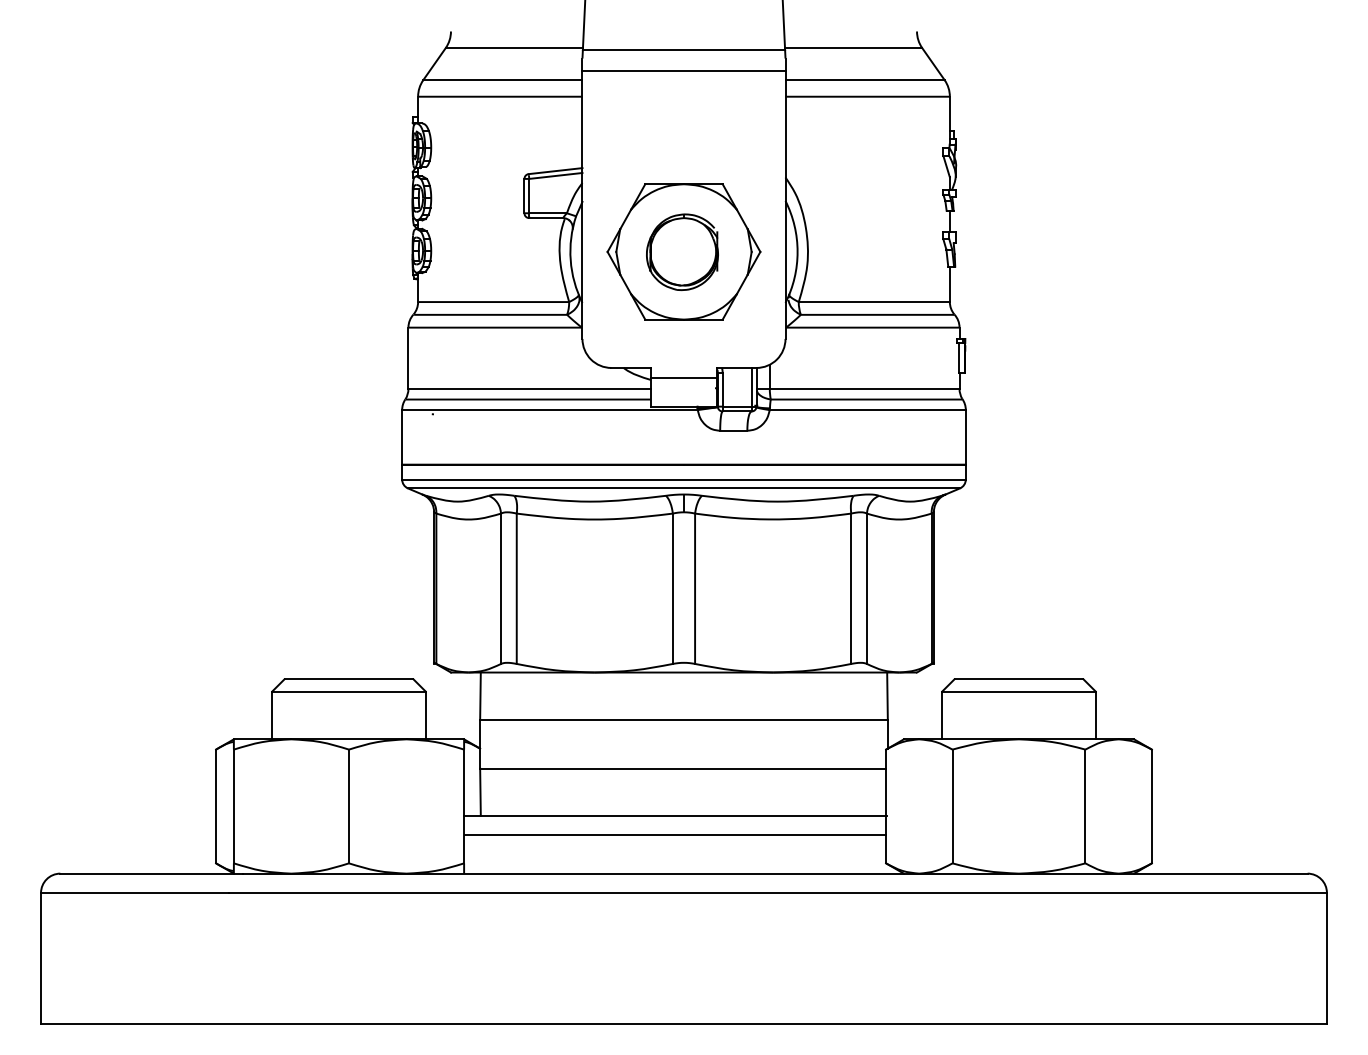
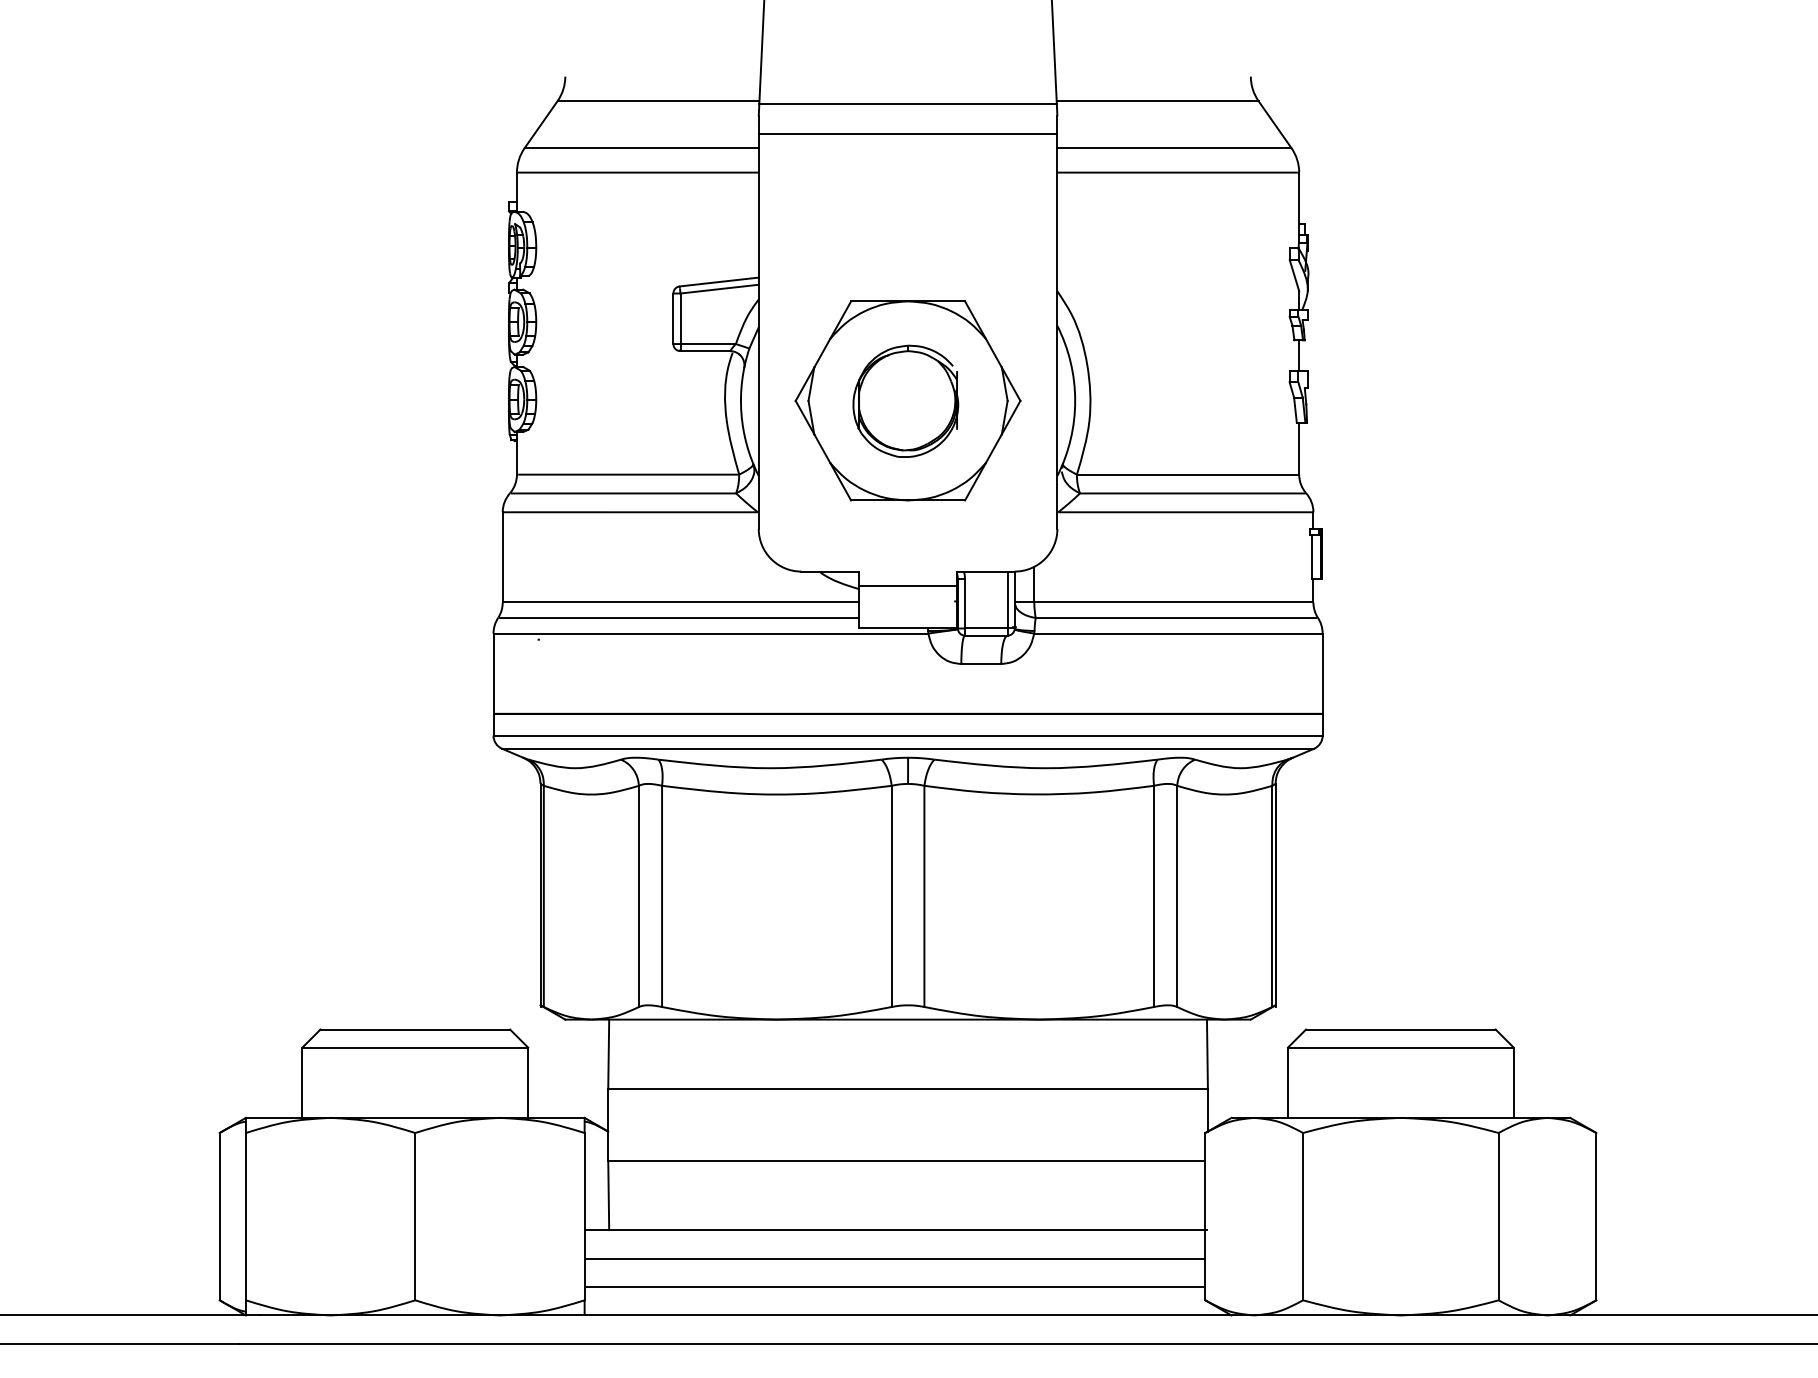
line: (675, 854) -> (895, 1287), added

